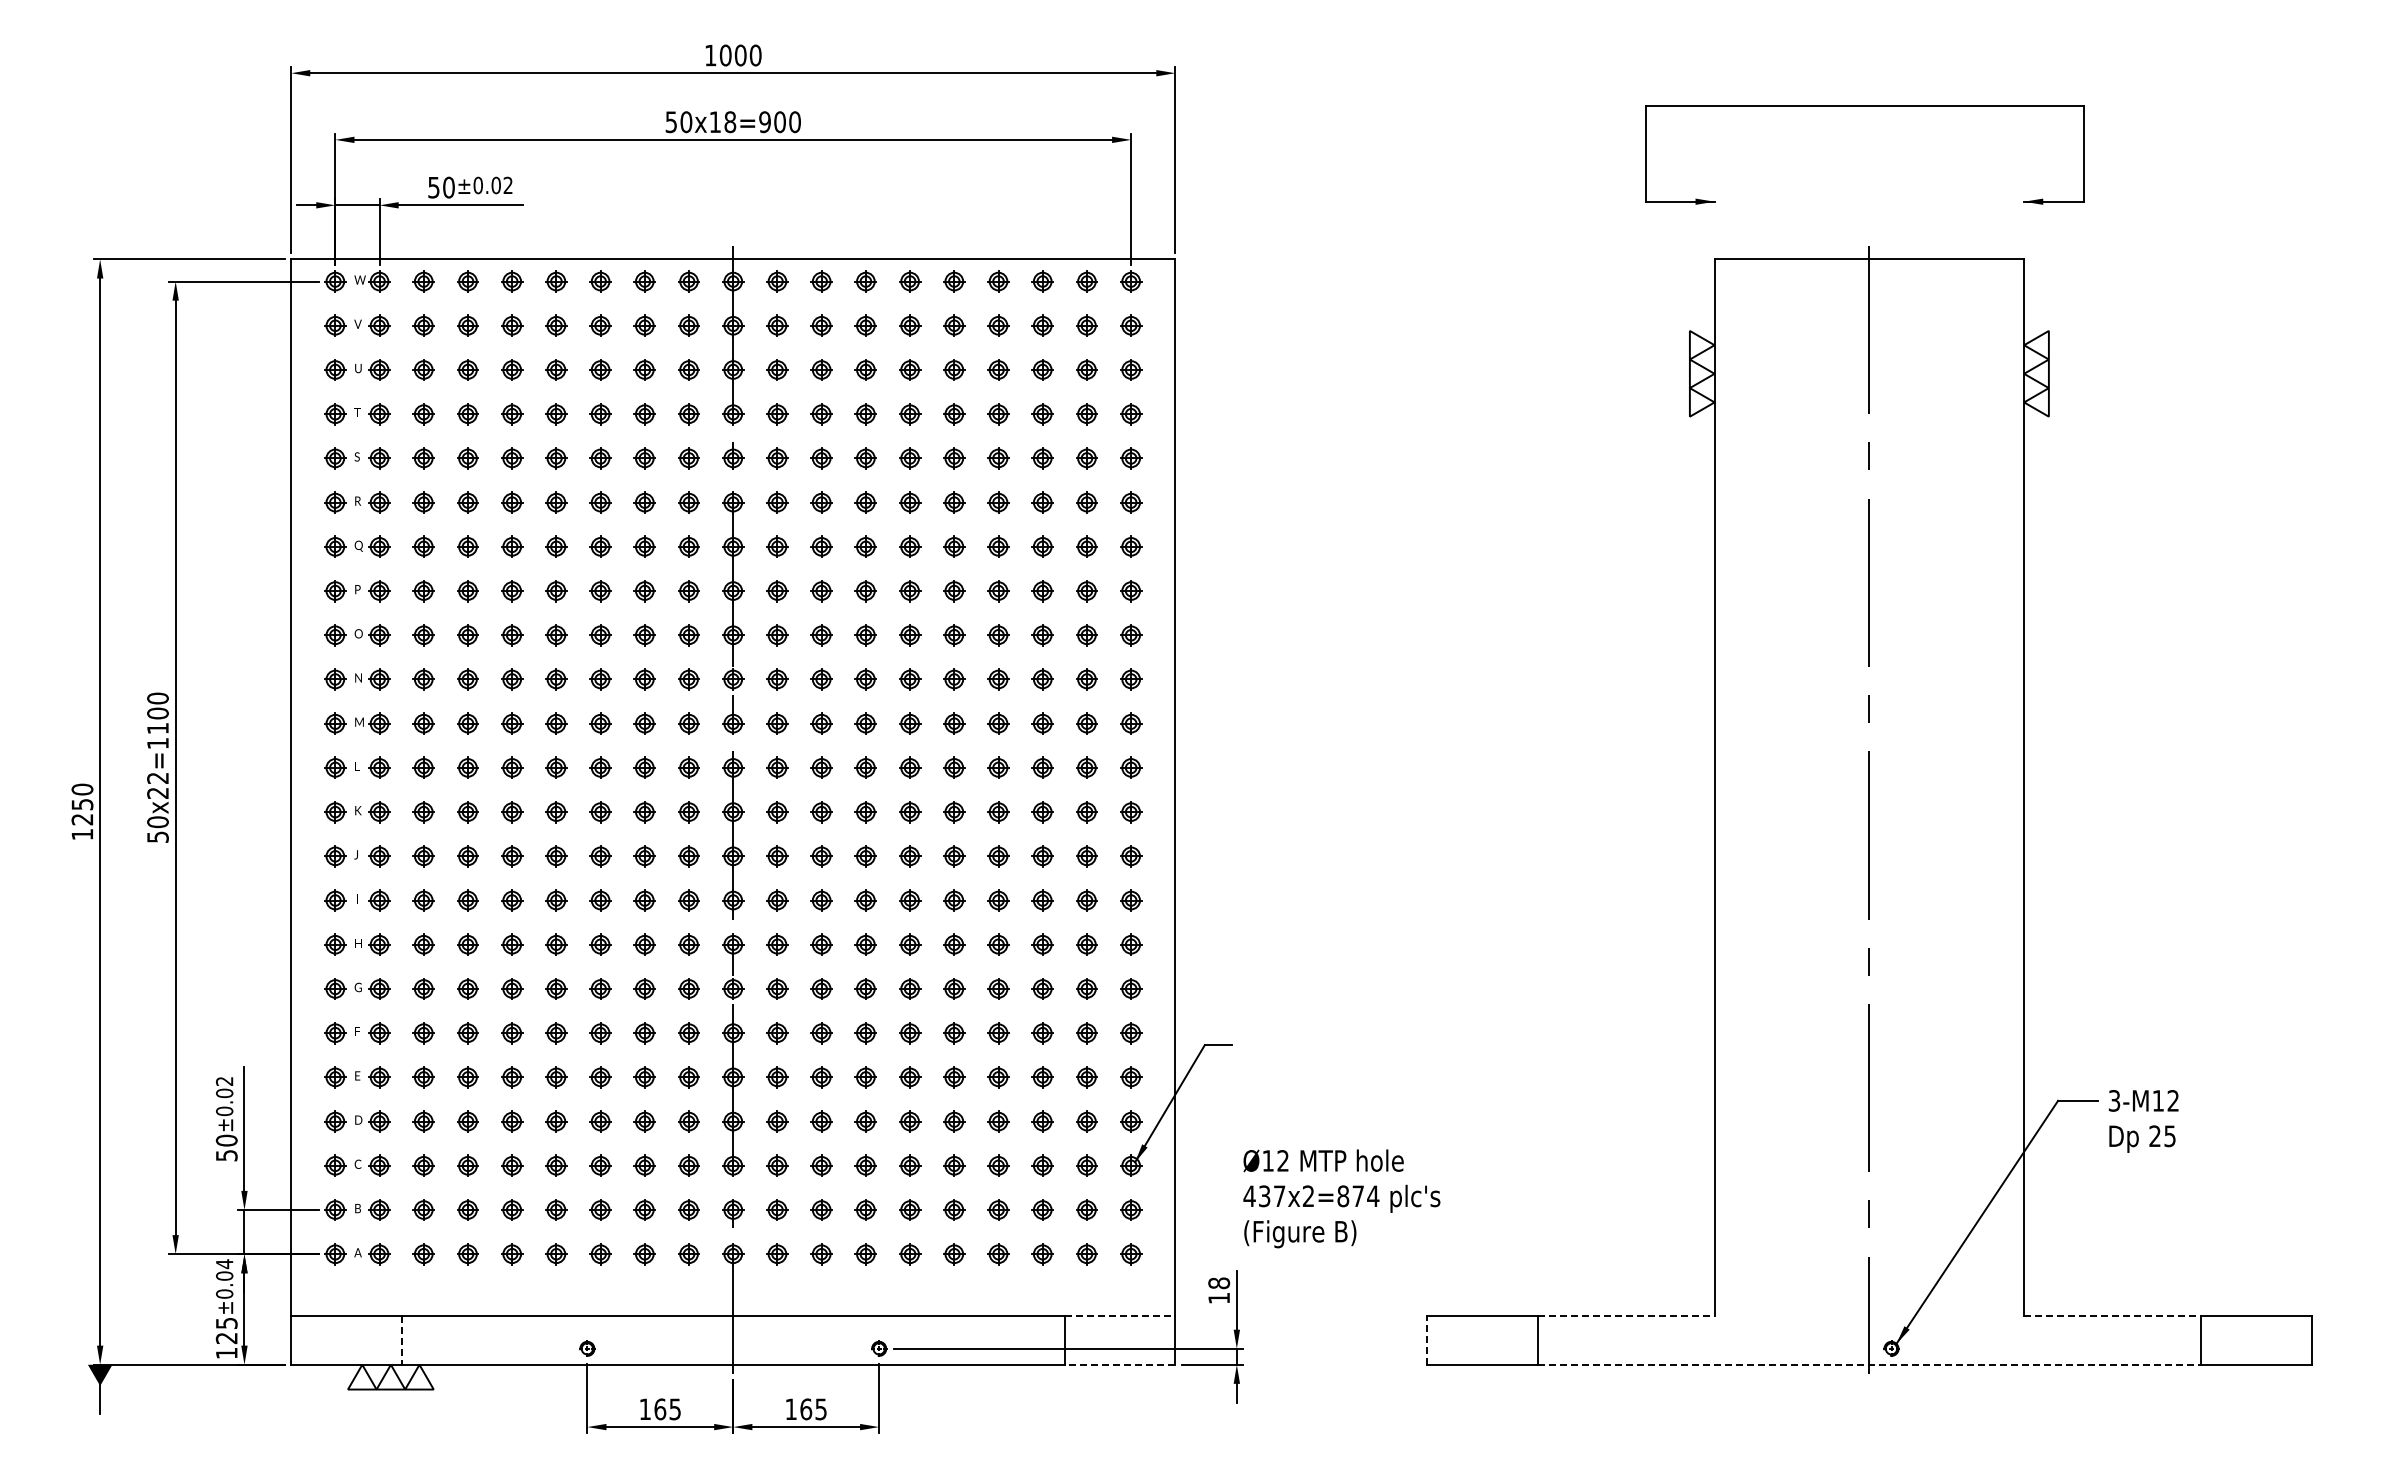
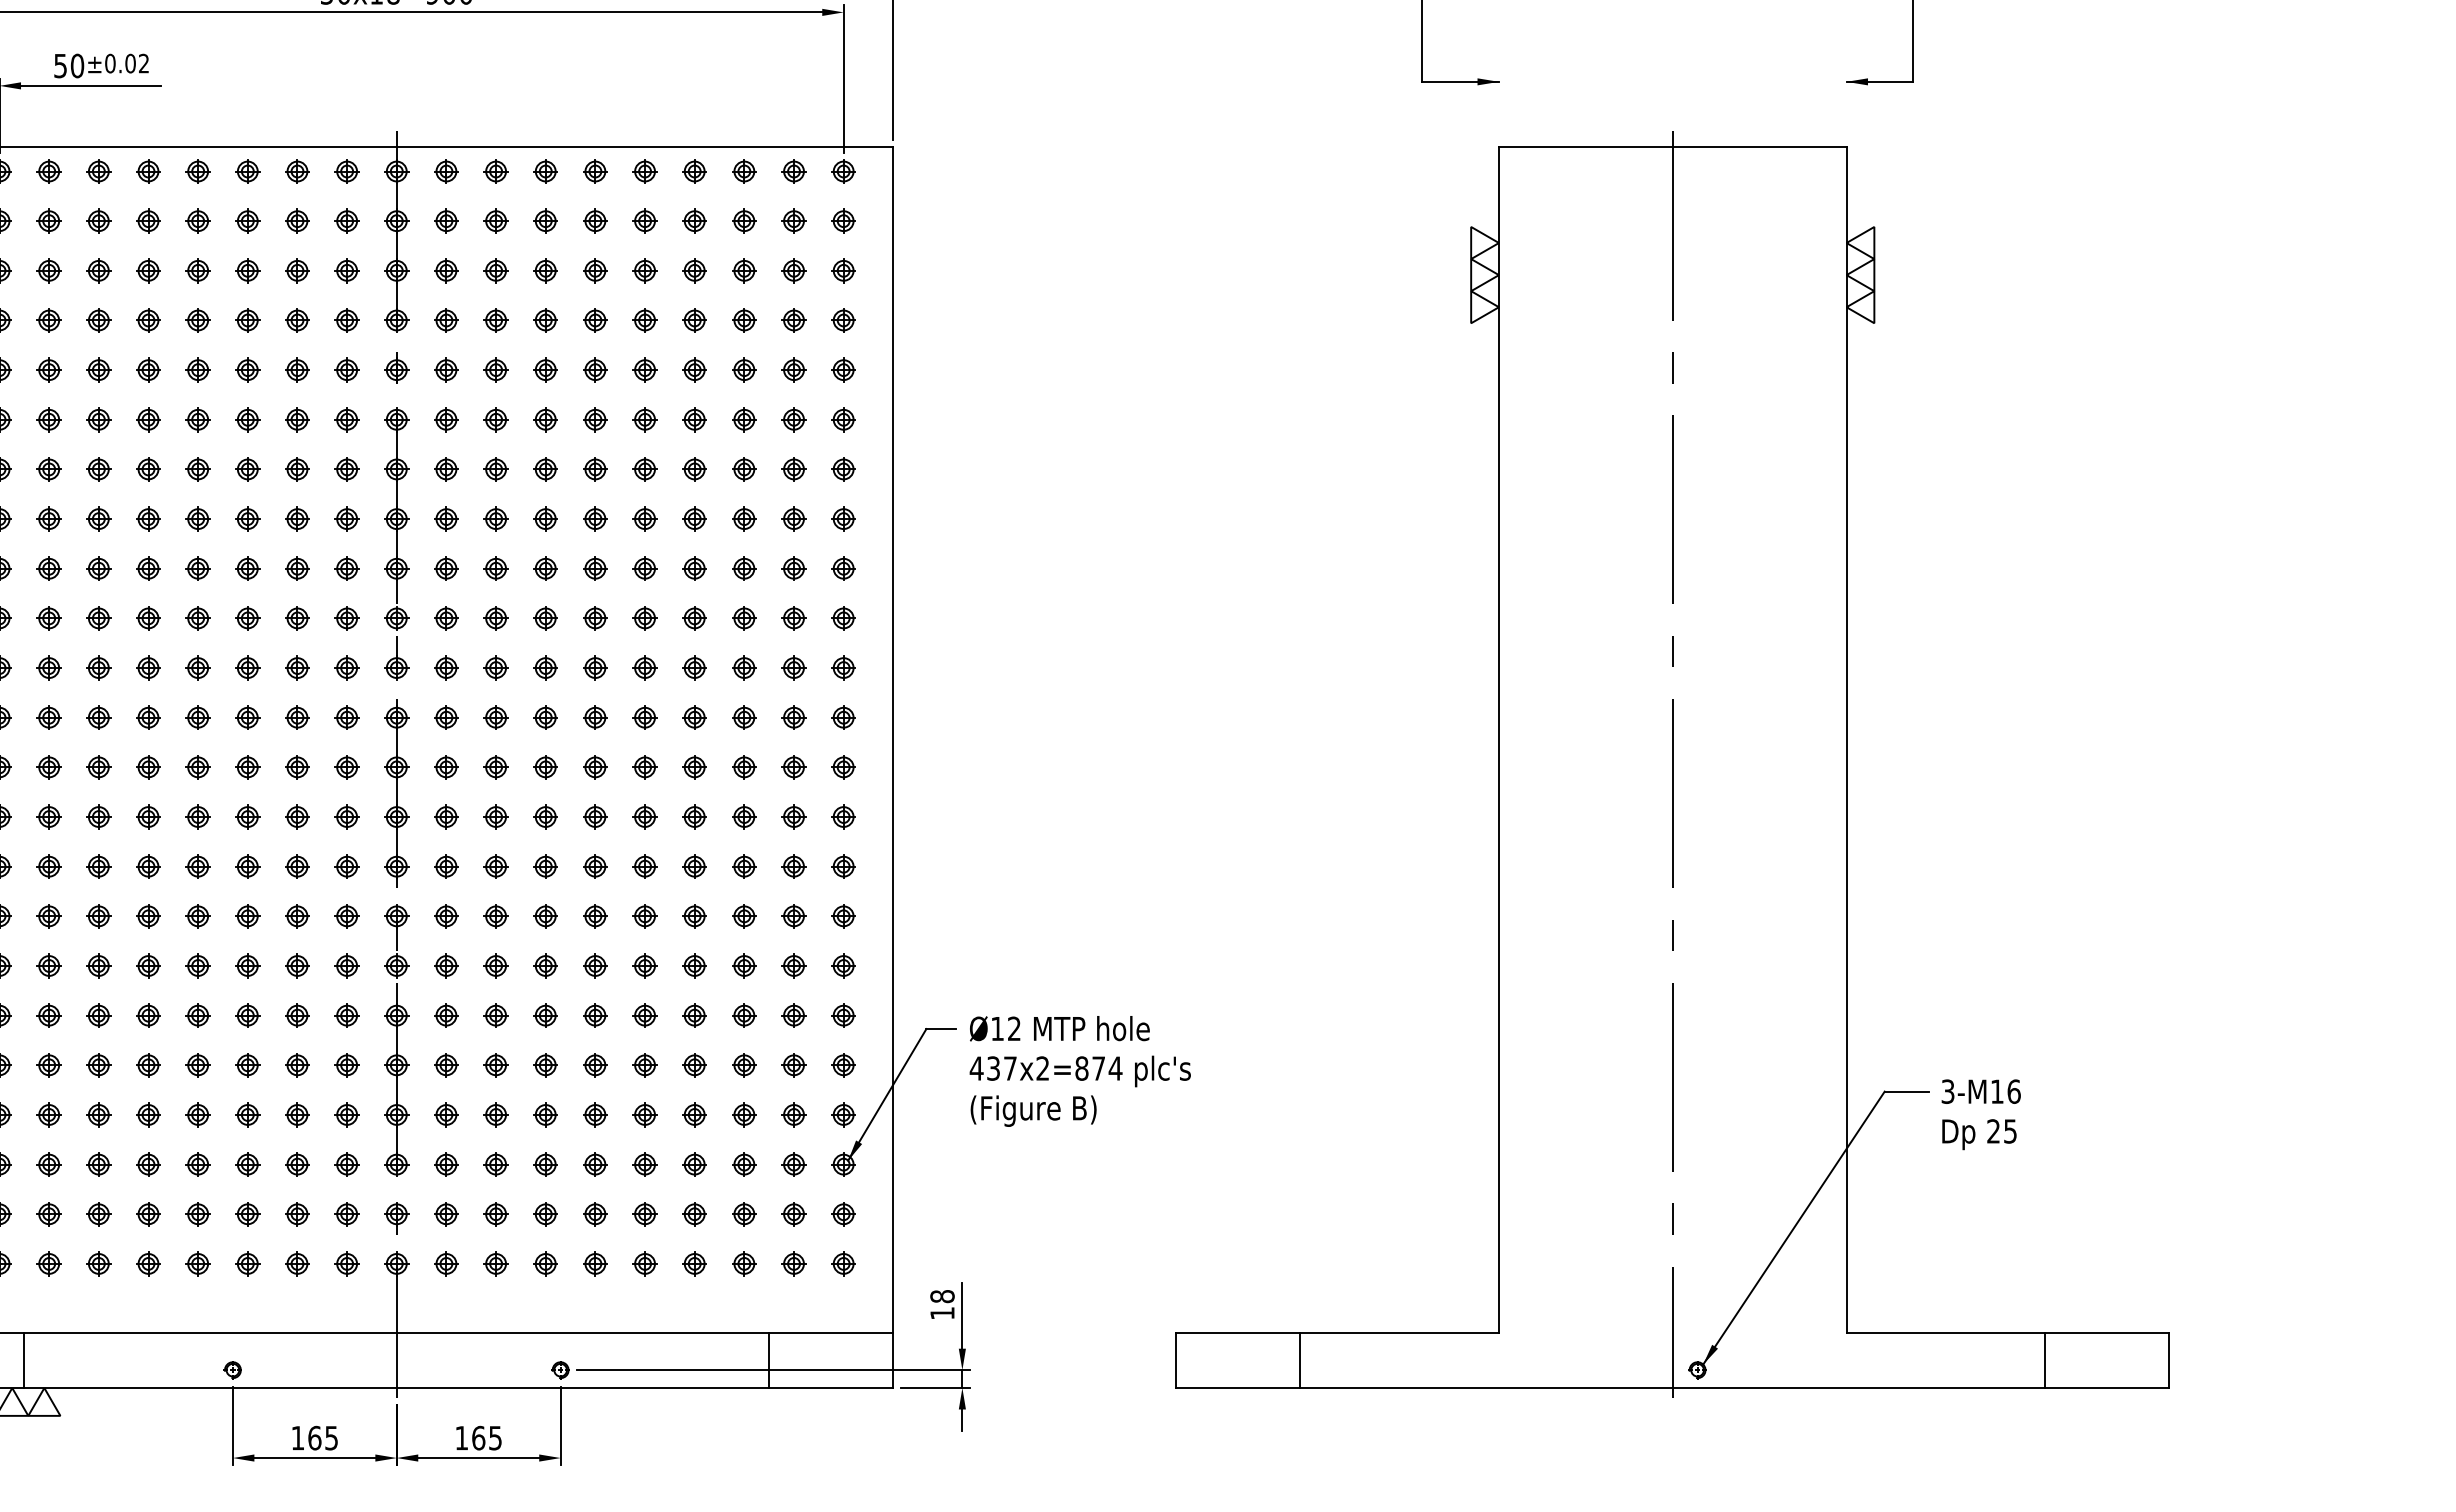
text: (2173, 1100) -> (2014, 1091), 3-M12 -> 3-M16
text: (1341, 1198) -> (1079, 1071), moved
line: (1120, 1316) -> (831, 1333), dashed -> solid
line: (1626, 1316) -> (1399, 1333), dashed -> solid
line: (2113, 1316) -> (1946, 1333), dashed -> solid
line: (1427, 1339) -> (1176, 1359), dashed -> solid
line: (401, 1340) -> (24, 1360), dashed -> solid
line: (1119, 1364) -> (830, 1387), dashed -> solid
line: (1869, 1364) -> (1672, 1387), dashed -> solid

